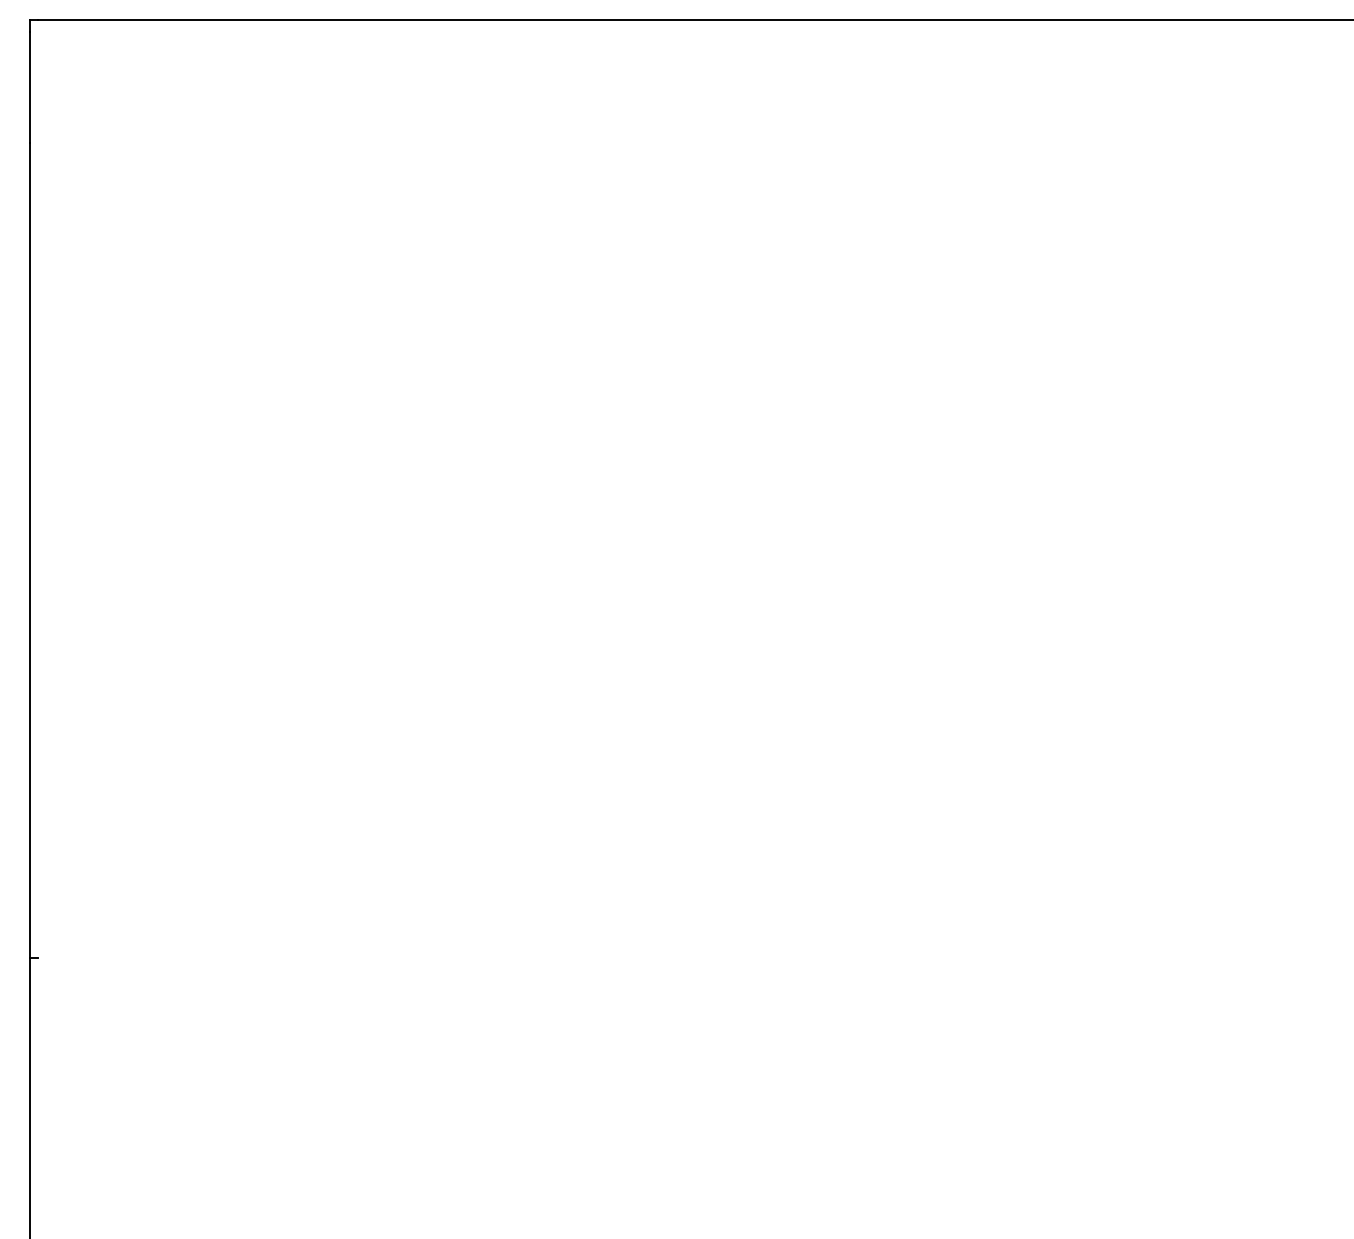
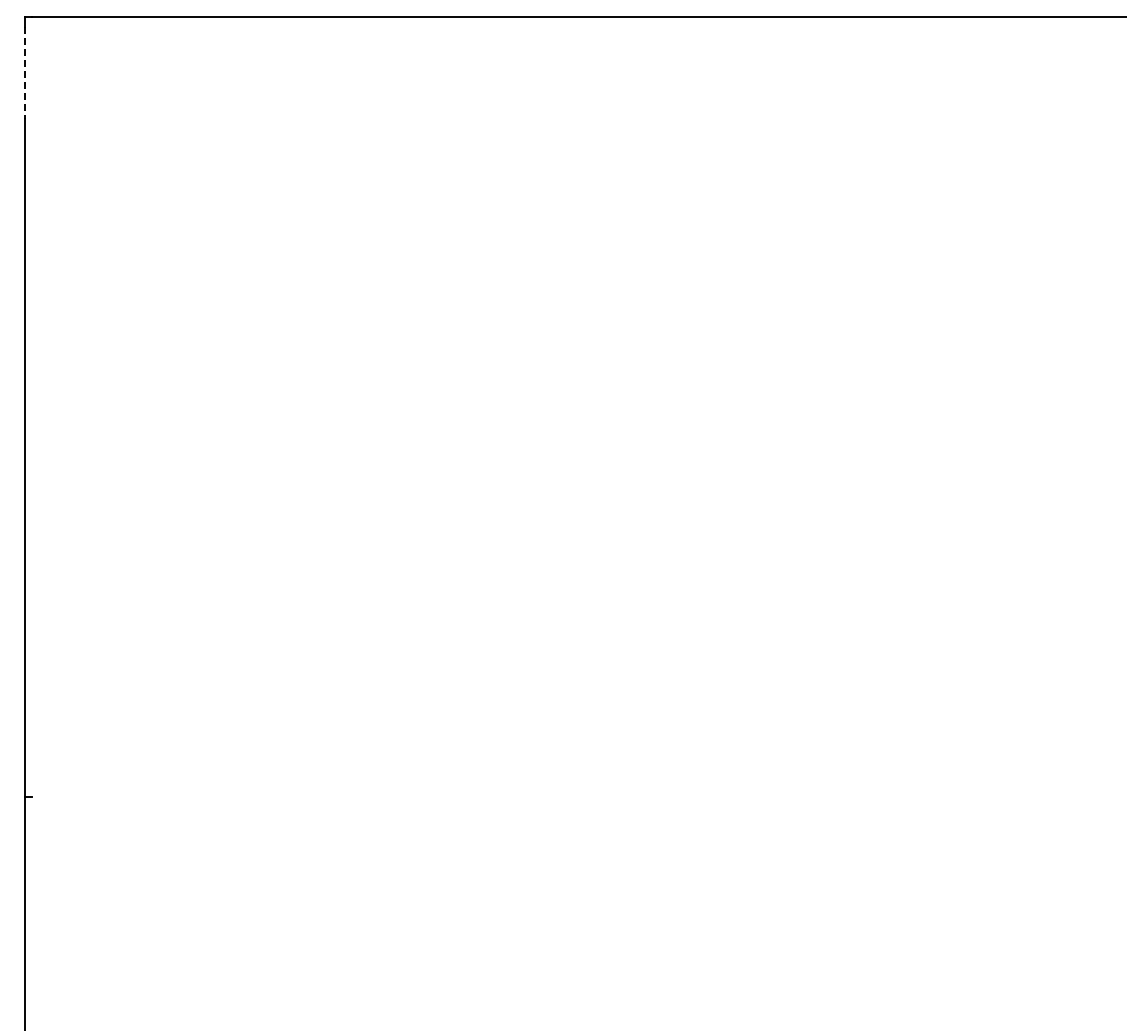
line: (30, 88) -> (25, 73), solid -> dashed

